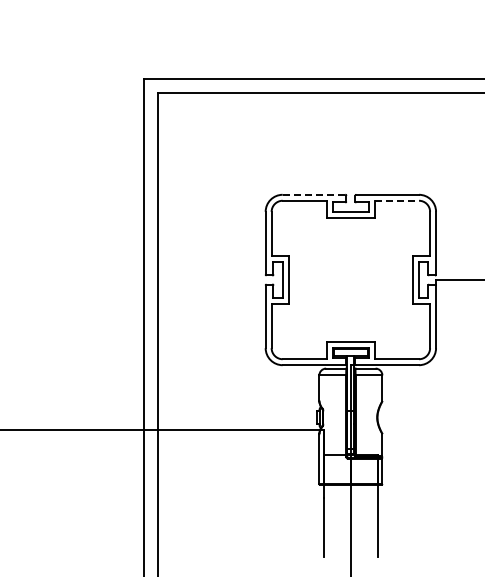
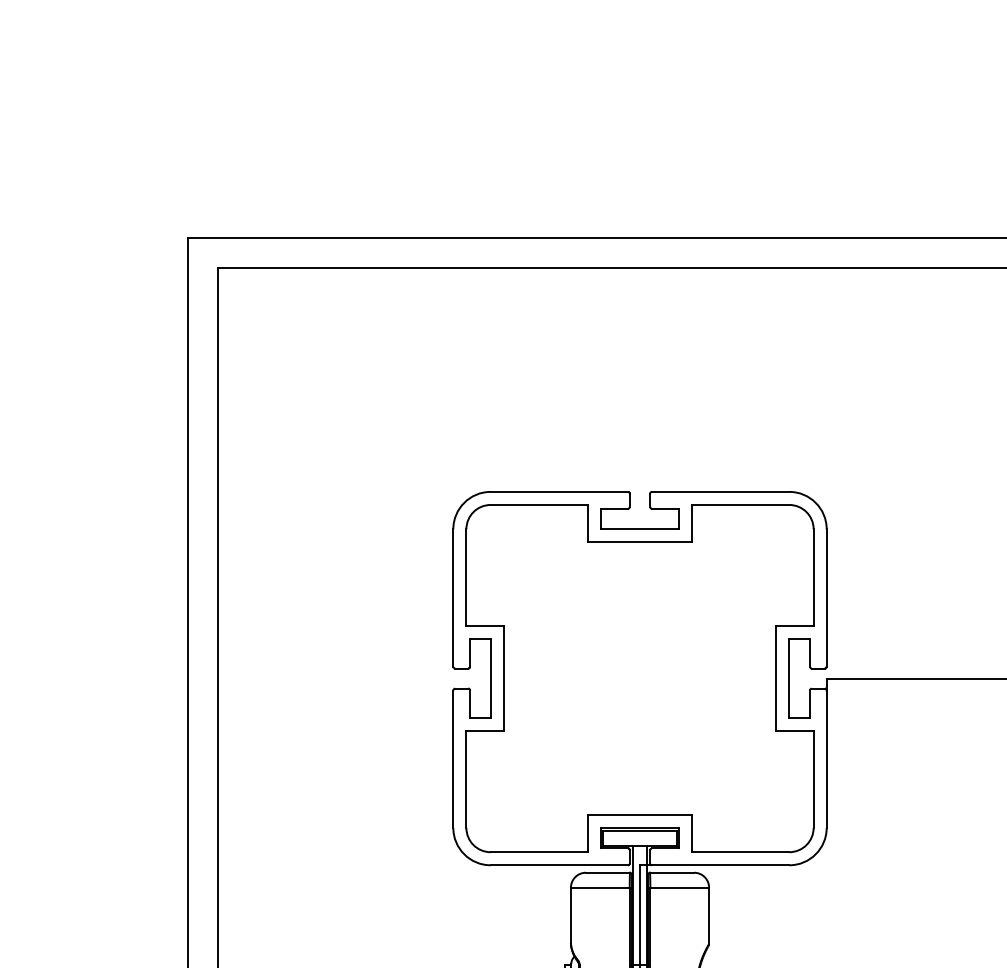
line: (313, 194) -> (558, 491), dashed -> solid
line: (397, 200) -> (742, 504), dashed -> solid

